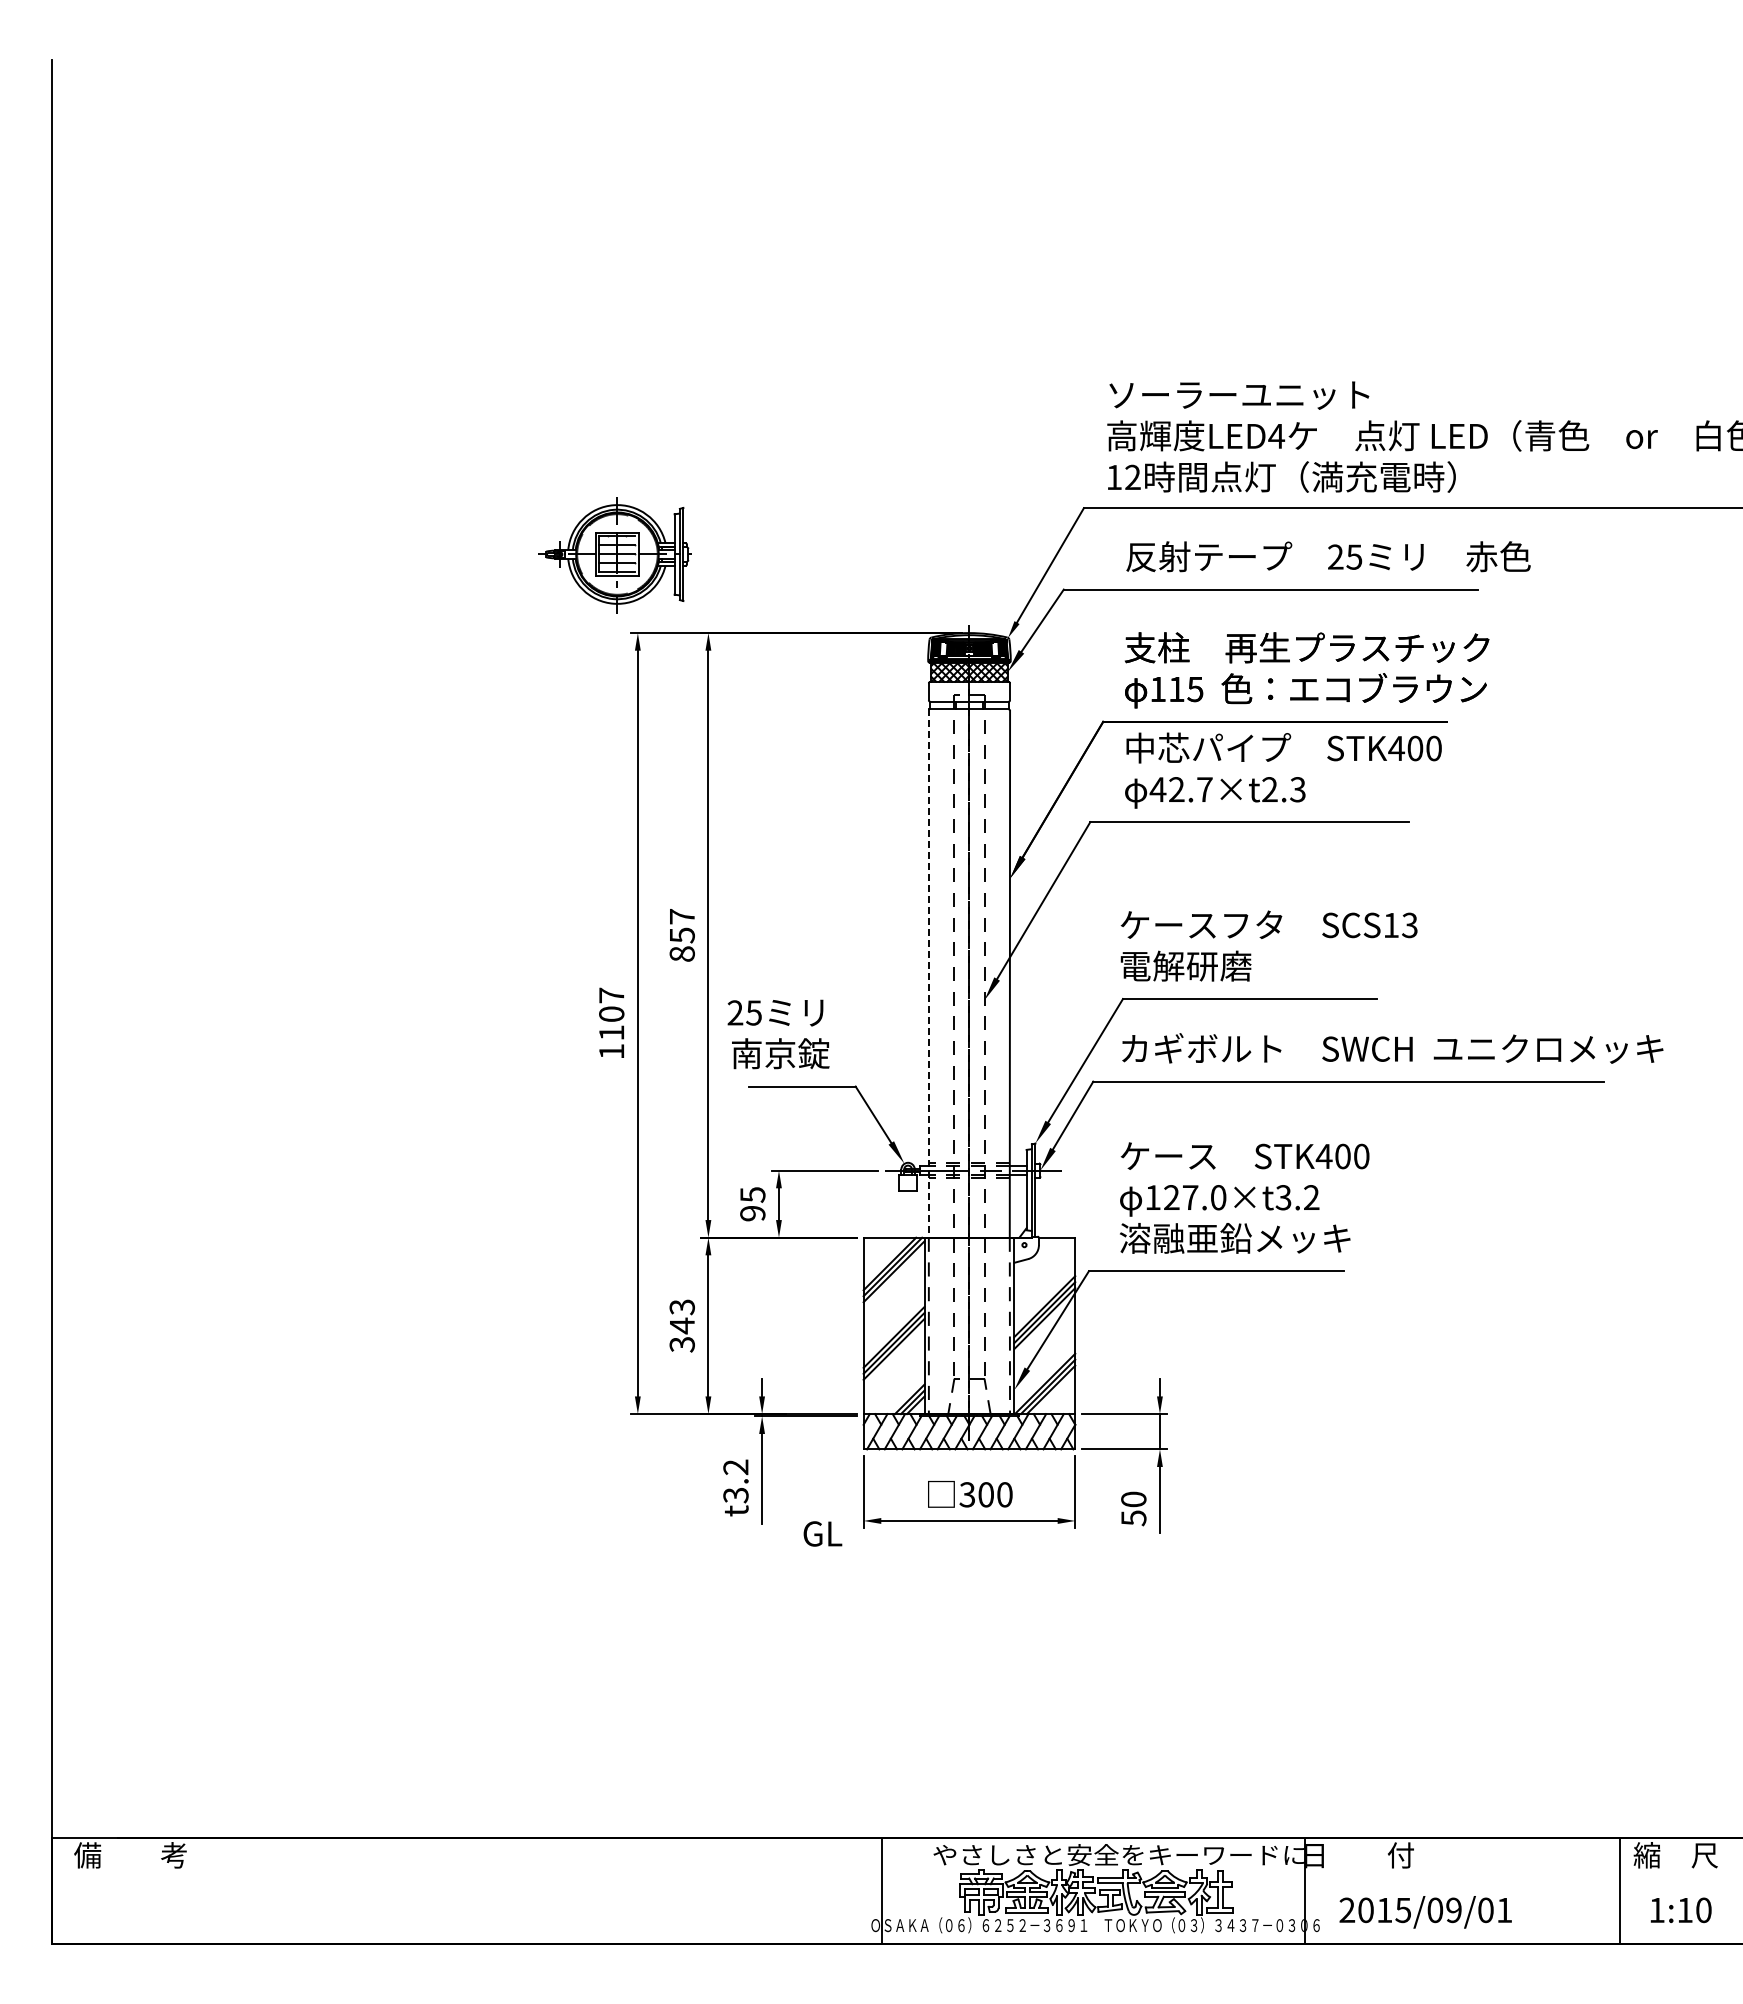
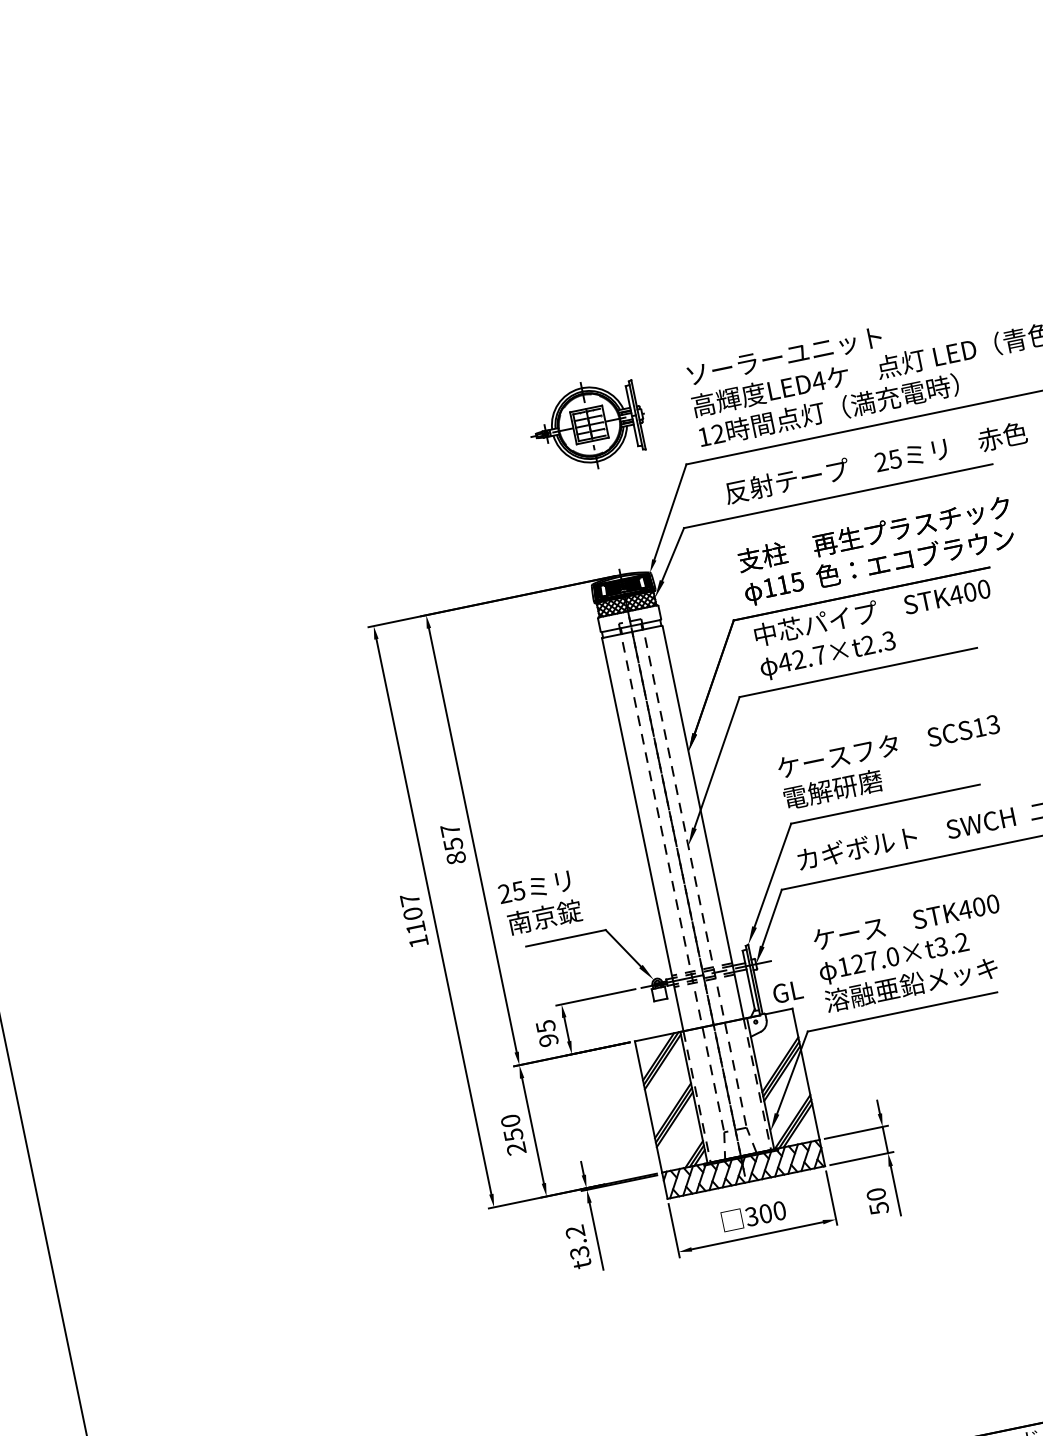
part: (614, 555) -> (587, 426), moved
line: (928, 974) -> (642, 835), dashed -> solid
text: (681, 1325) -> (512, 1134), 343 -> 250
text: (822, 1533) -> (787, 991), moved

